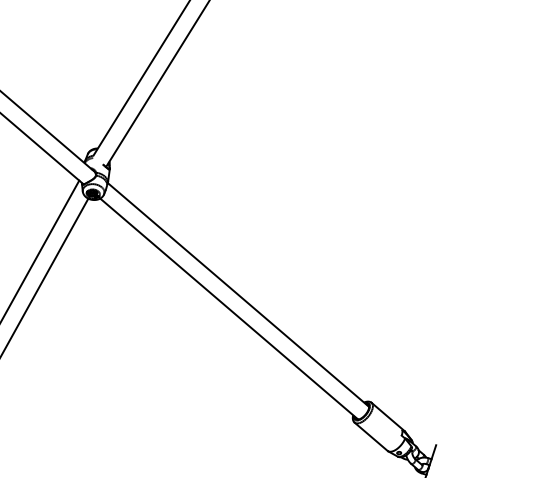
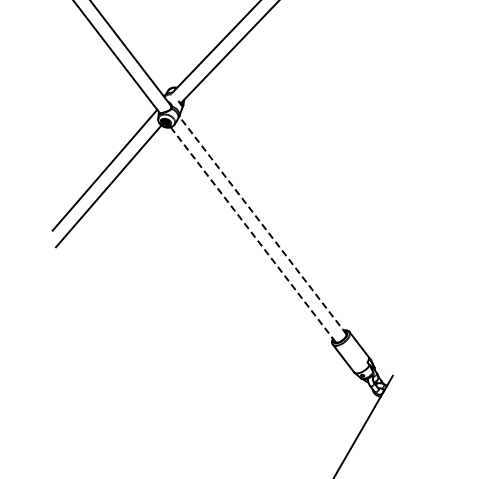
line: (237, 295) -> (262, 225), solid -> dashed
line: (229, 309) -> (253, 235), solid -> dashed

